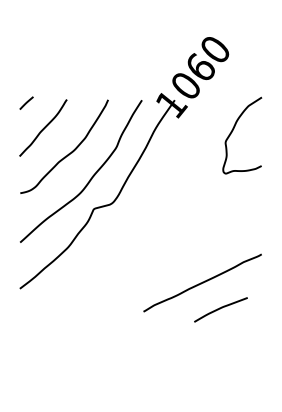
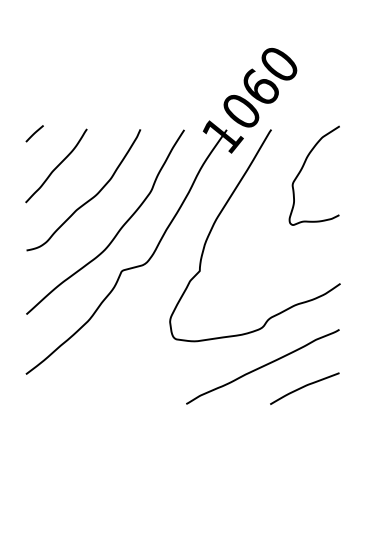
curve: (170, 165) -> (221, 214), added
curve: (220, 309) -> (304, 388), moved

